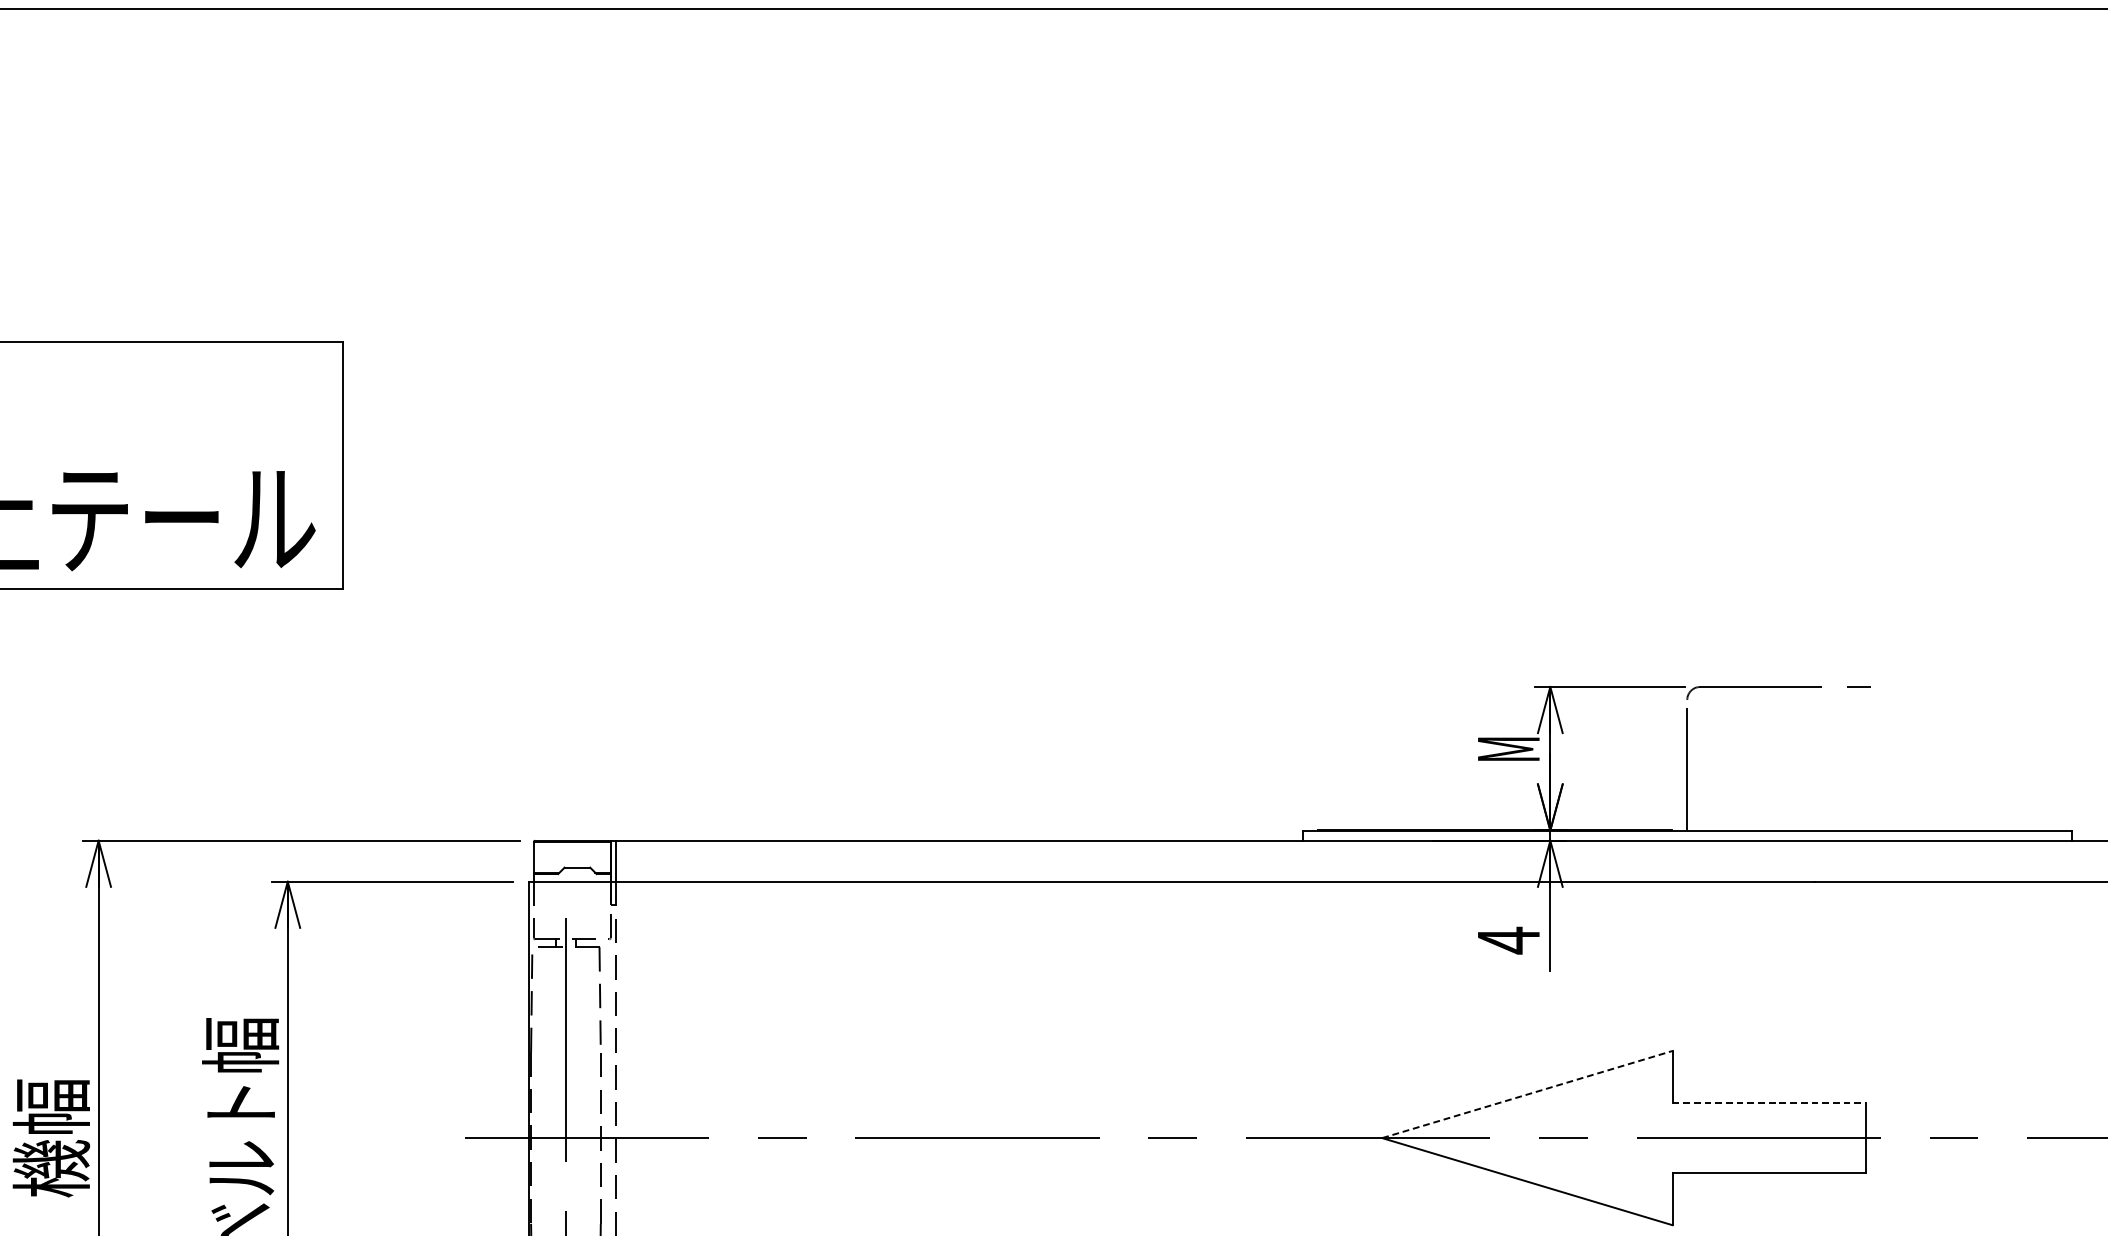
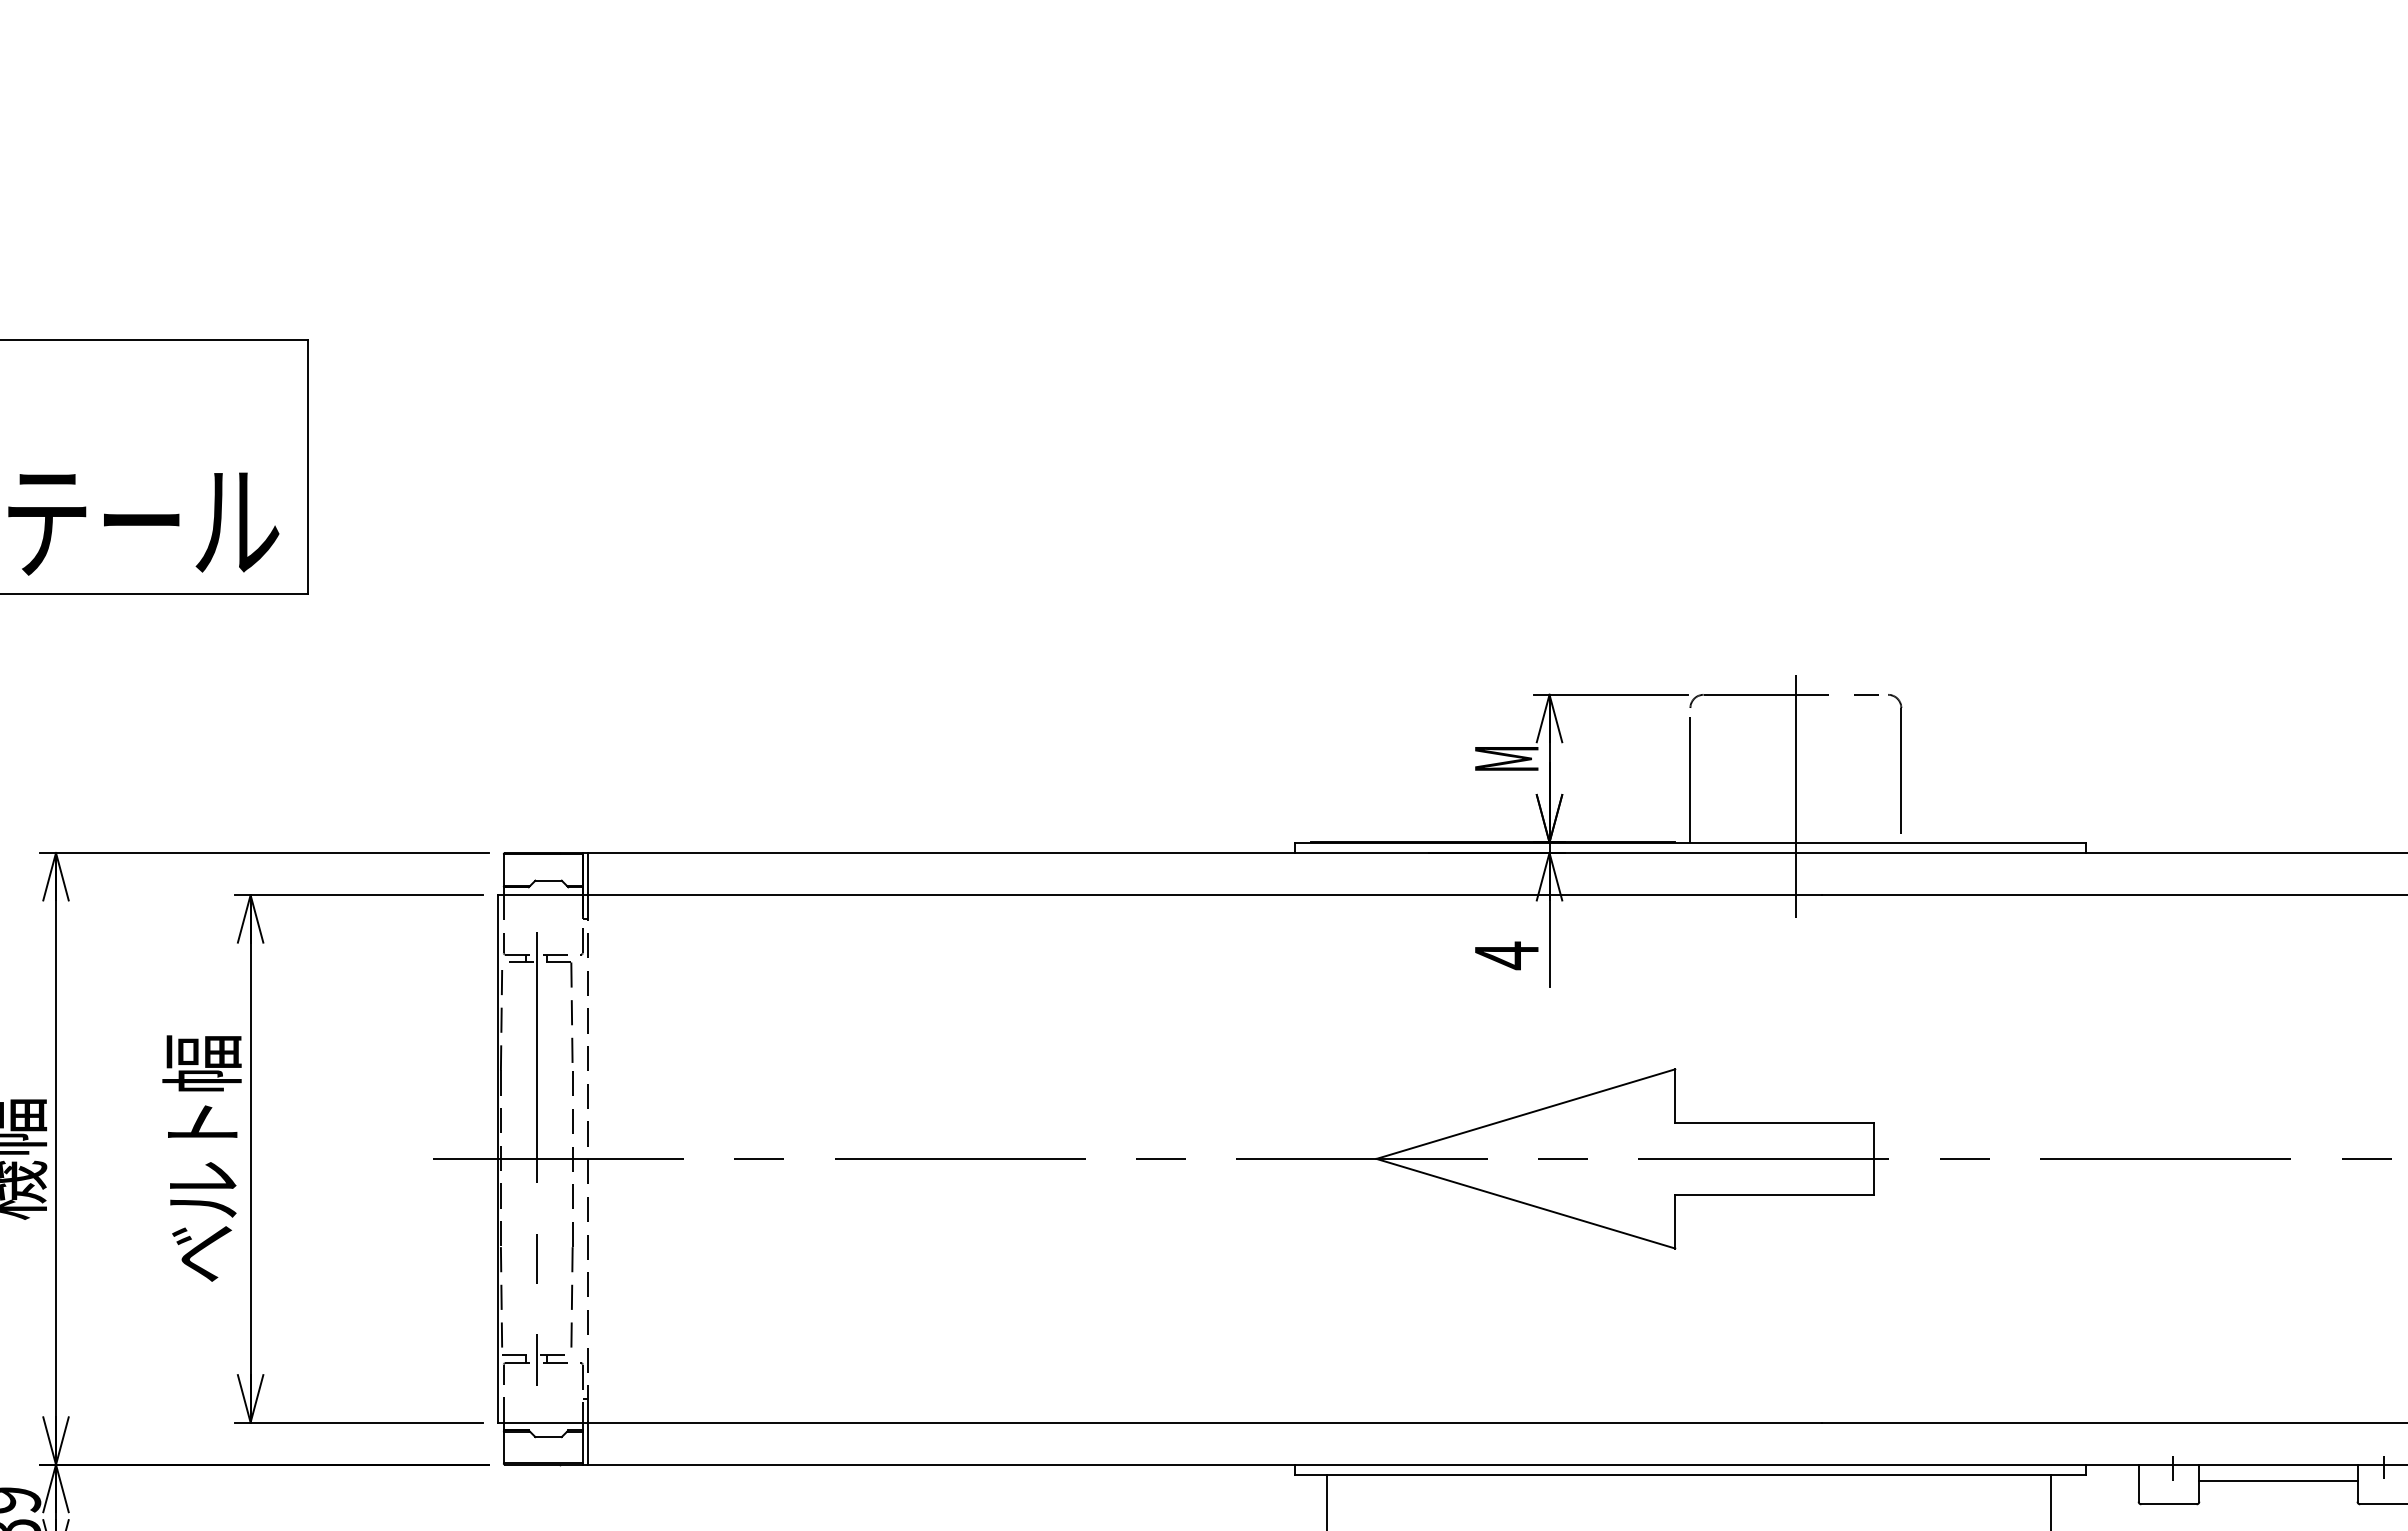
part: (1886, 753) -> (1895, 763), added
line: (1789, 785) -> (1795, 796), added
line: (1526, 1094) -> (1525, 1114), dashed -> solid
line: (1769, 1103) -> (1774, 1123), dashed -> solid

